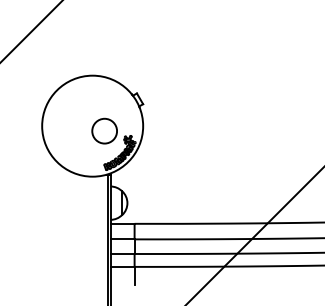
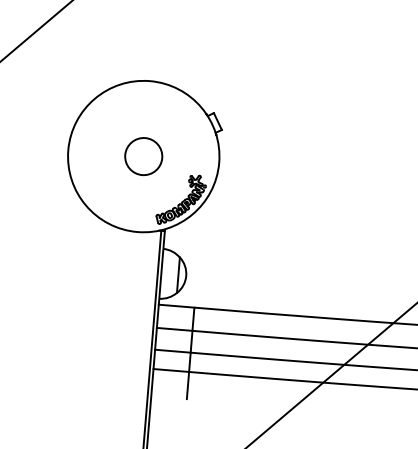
circle: (104, 130) -> (143, 155), moved

